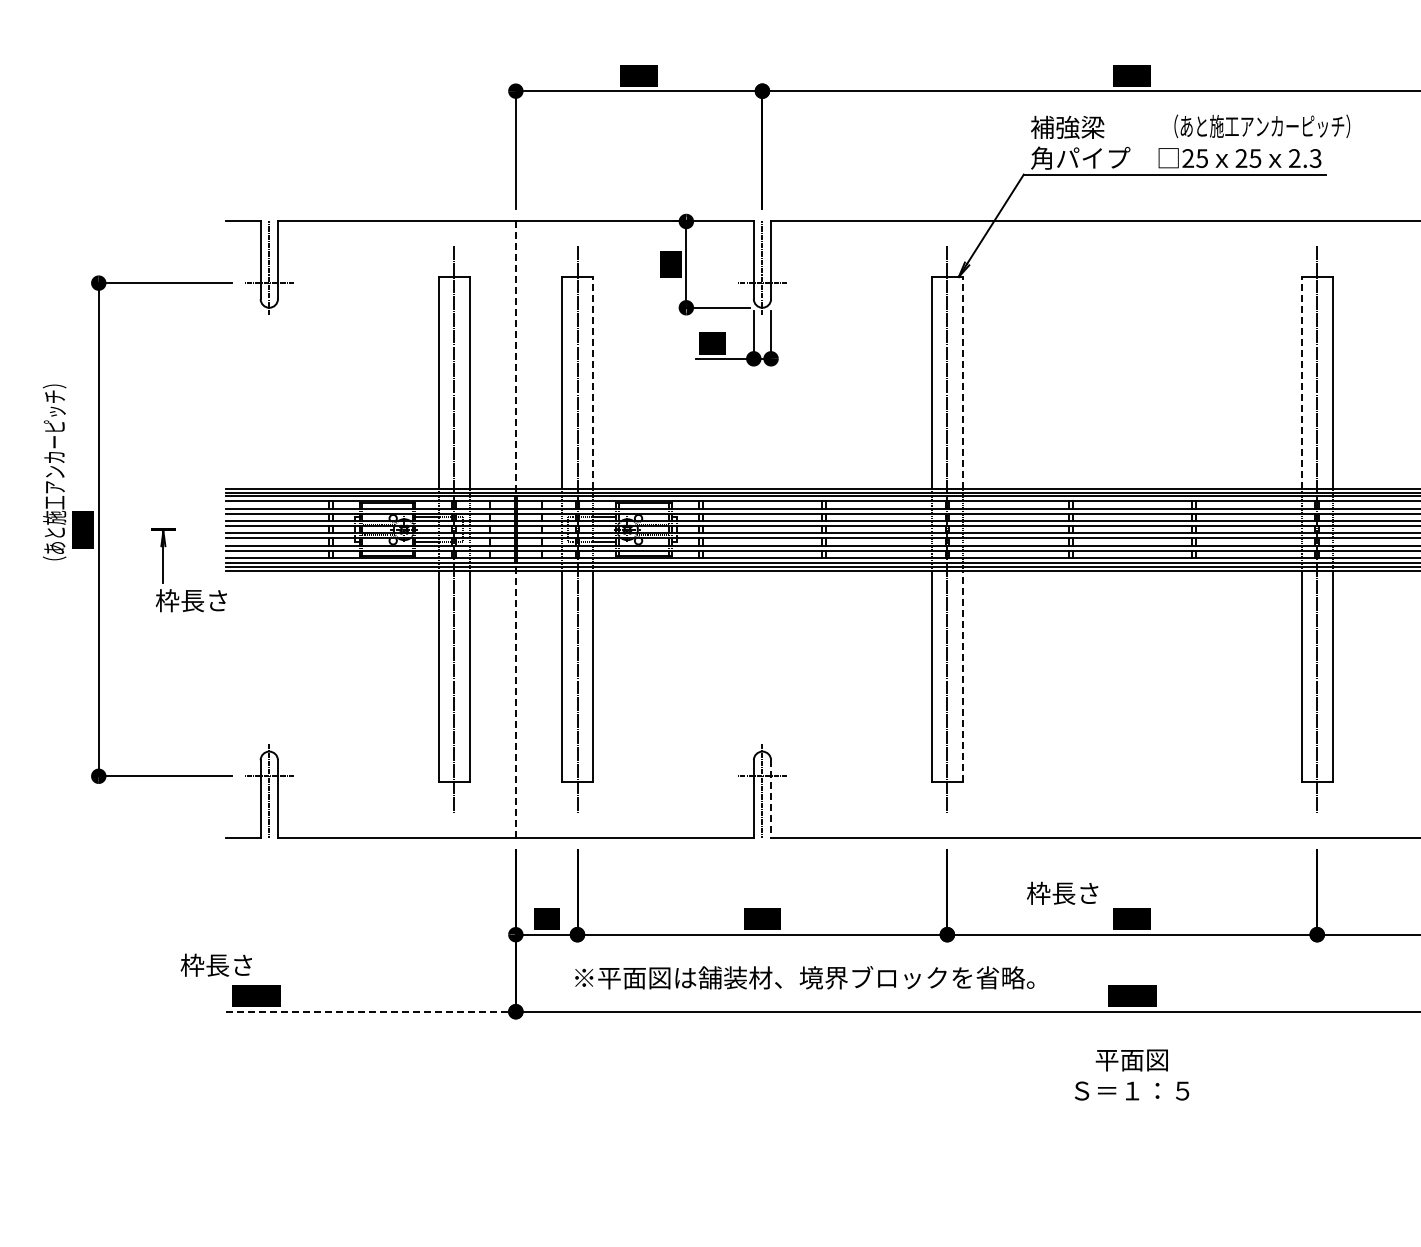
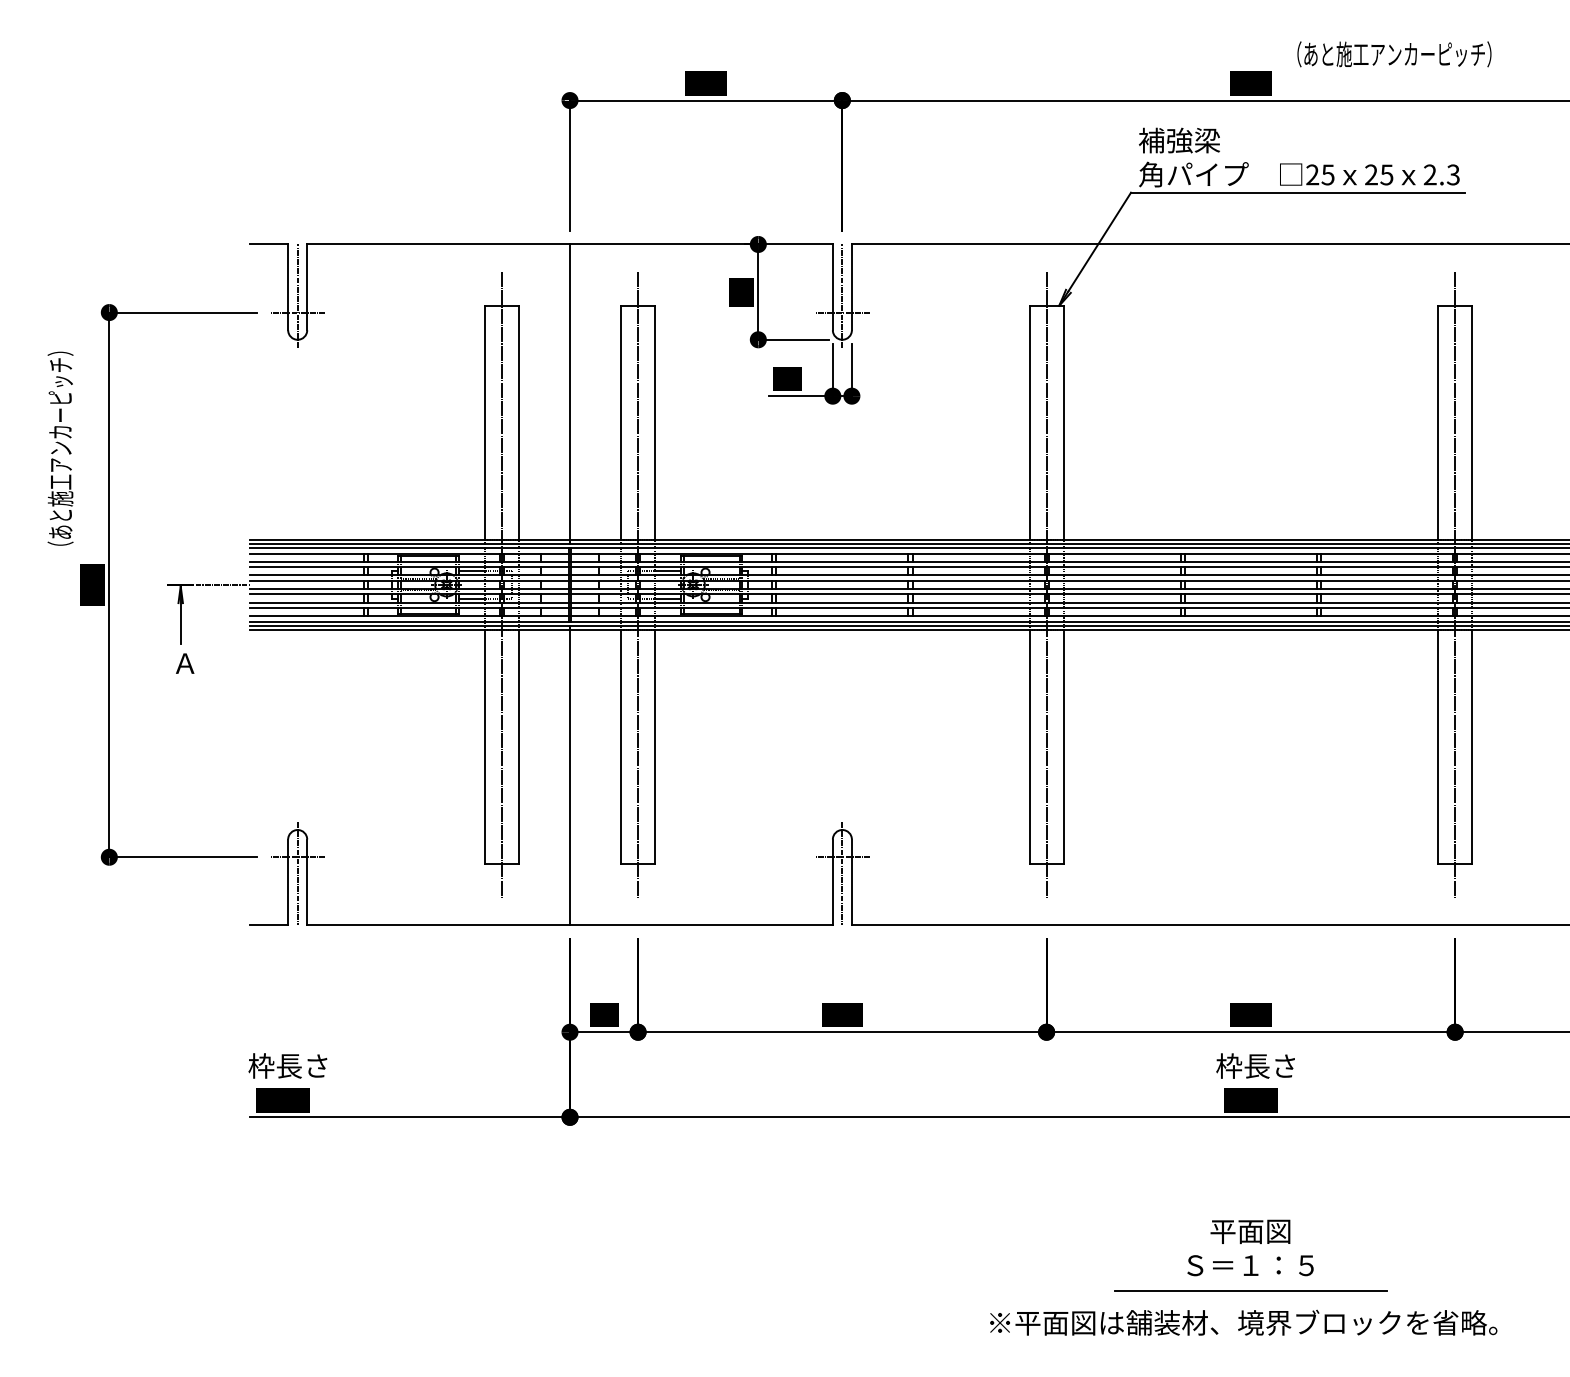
text: (1262, 125) -> (1394, 53), moved
line: (515, 357) -> (569, 394), dashed -> solid
line: (592, 382) -> (654, 422), dashed -> solid
line: (962, 382) -> (1063, 422), dashed -> solid
line: (1301, 382) -> (1437, 422), dashed -> solid
text: (54, 472) -> (60, 448), moved
line: (201, 529) -> (222, 584), added
text: (190, 600) -> (210, 663), 枠長さ -> Ａ
line: (962, 676) -> (1063, 747), dashed -> solid
line: (515, 702) -> (569, 775), dashed -> solid
line: (771, 799) -> (852, 882), dashed -> solid
text: (1062, 892) -> (1255, 1065), moved
text: (215, 964) -> (286, 1065), moved
text: (804, 977) -> (1243, 1322), moved
line: (371, 1011) -> (410, 1117), dashed -> solid
text: (1131, 1074) -> (1249, 1247), moved
line: (1132, 1168) -> (1251, 1290), added

